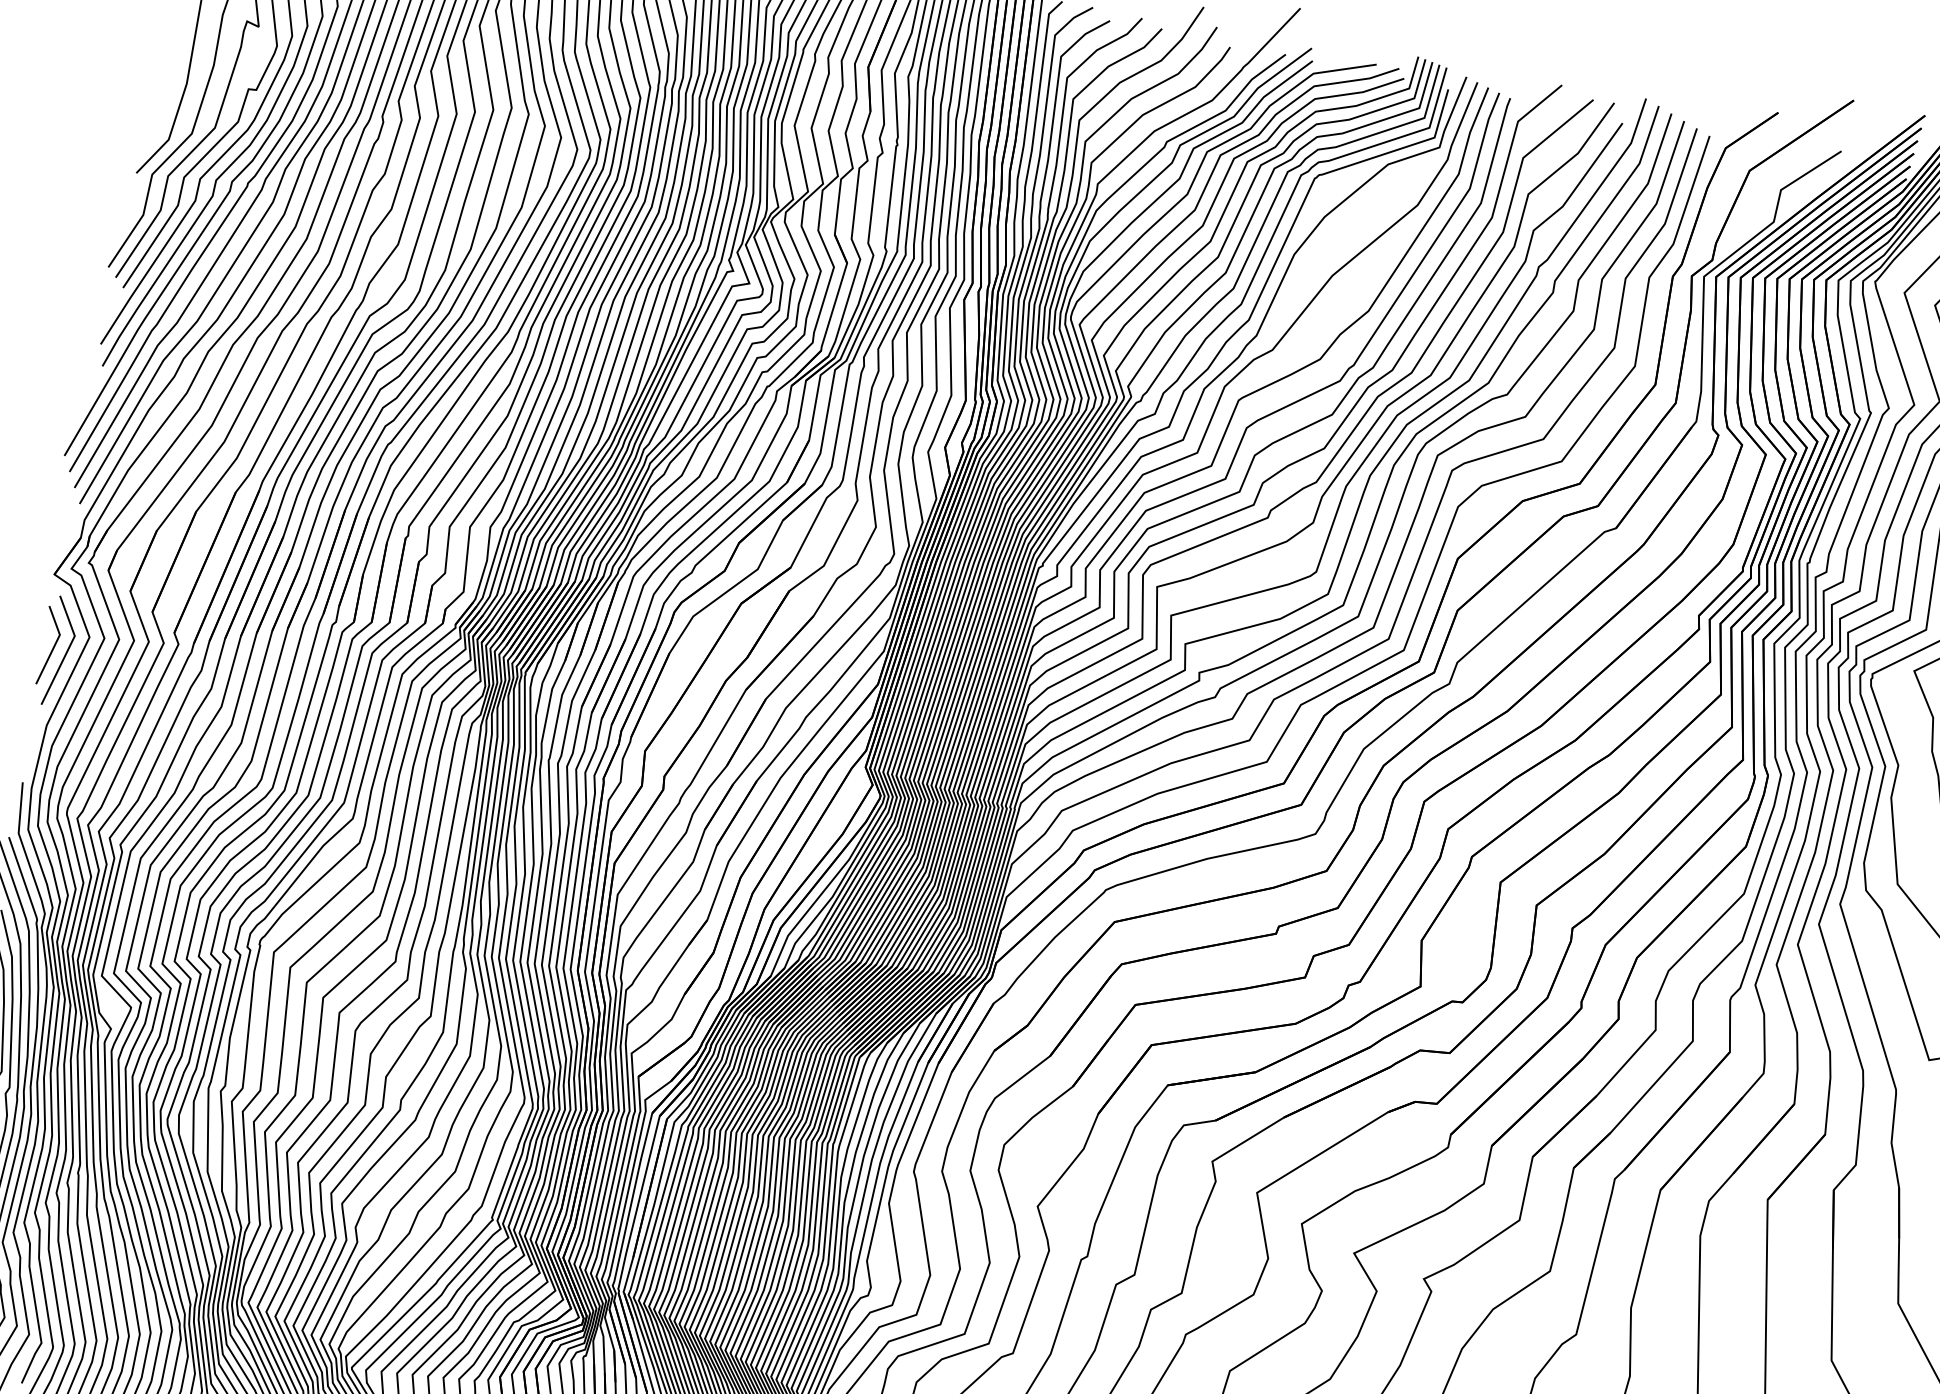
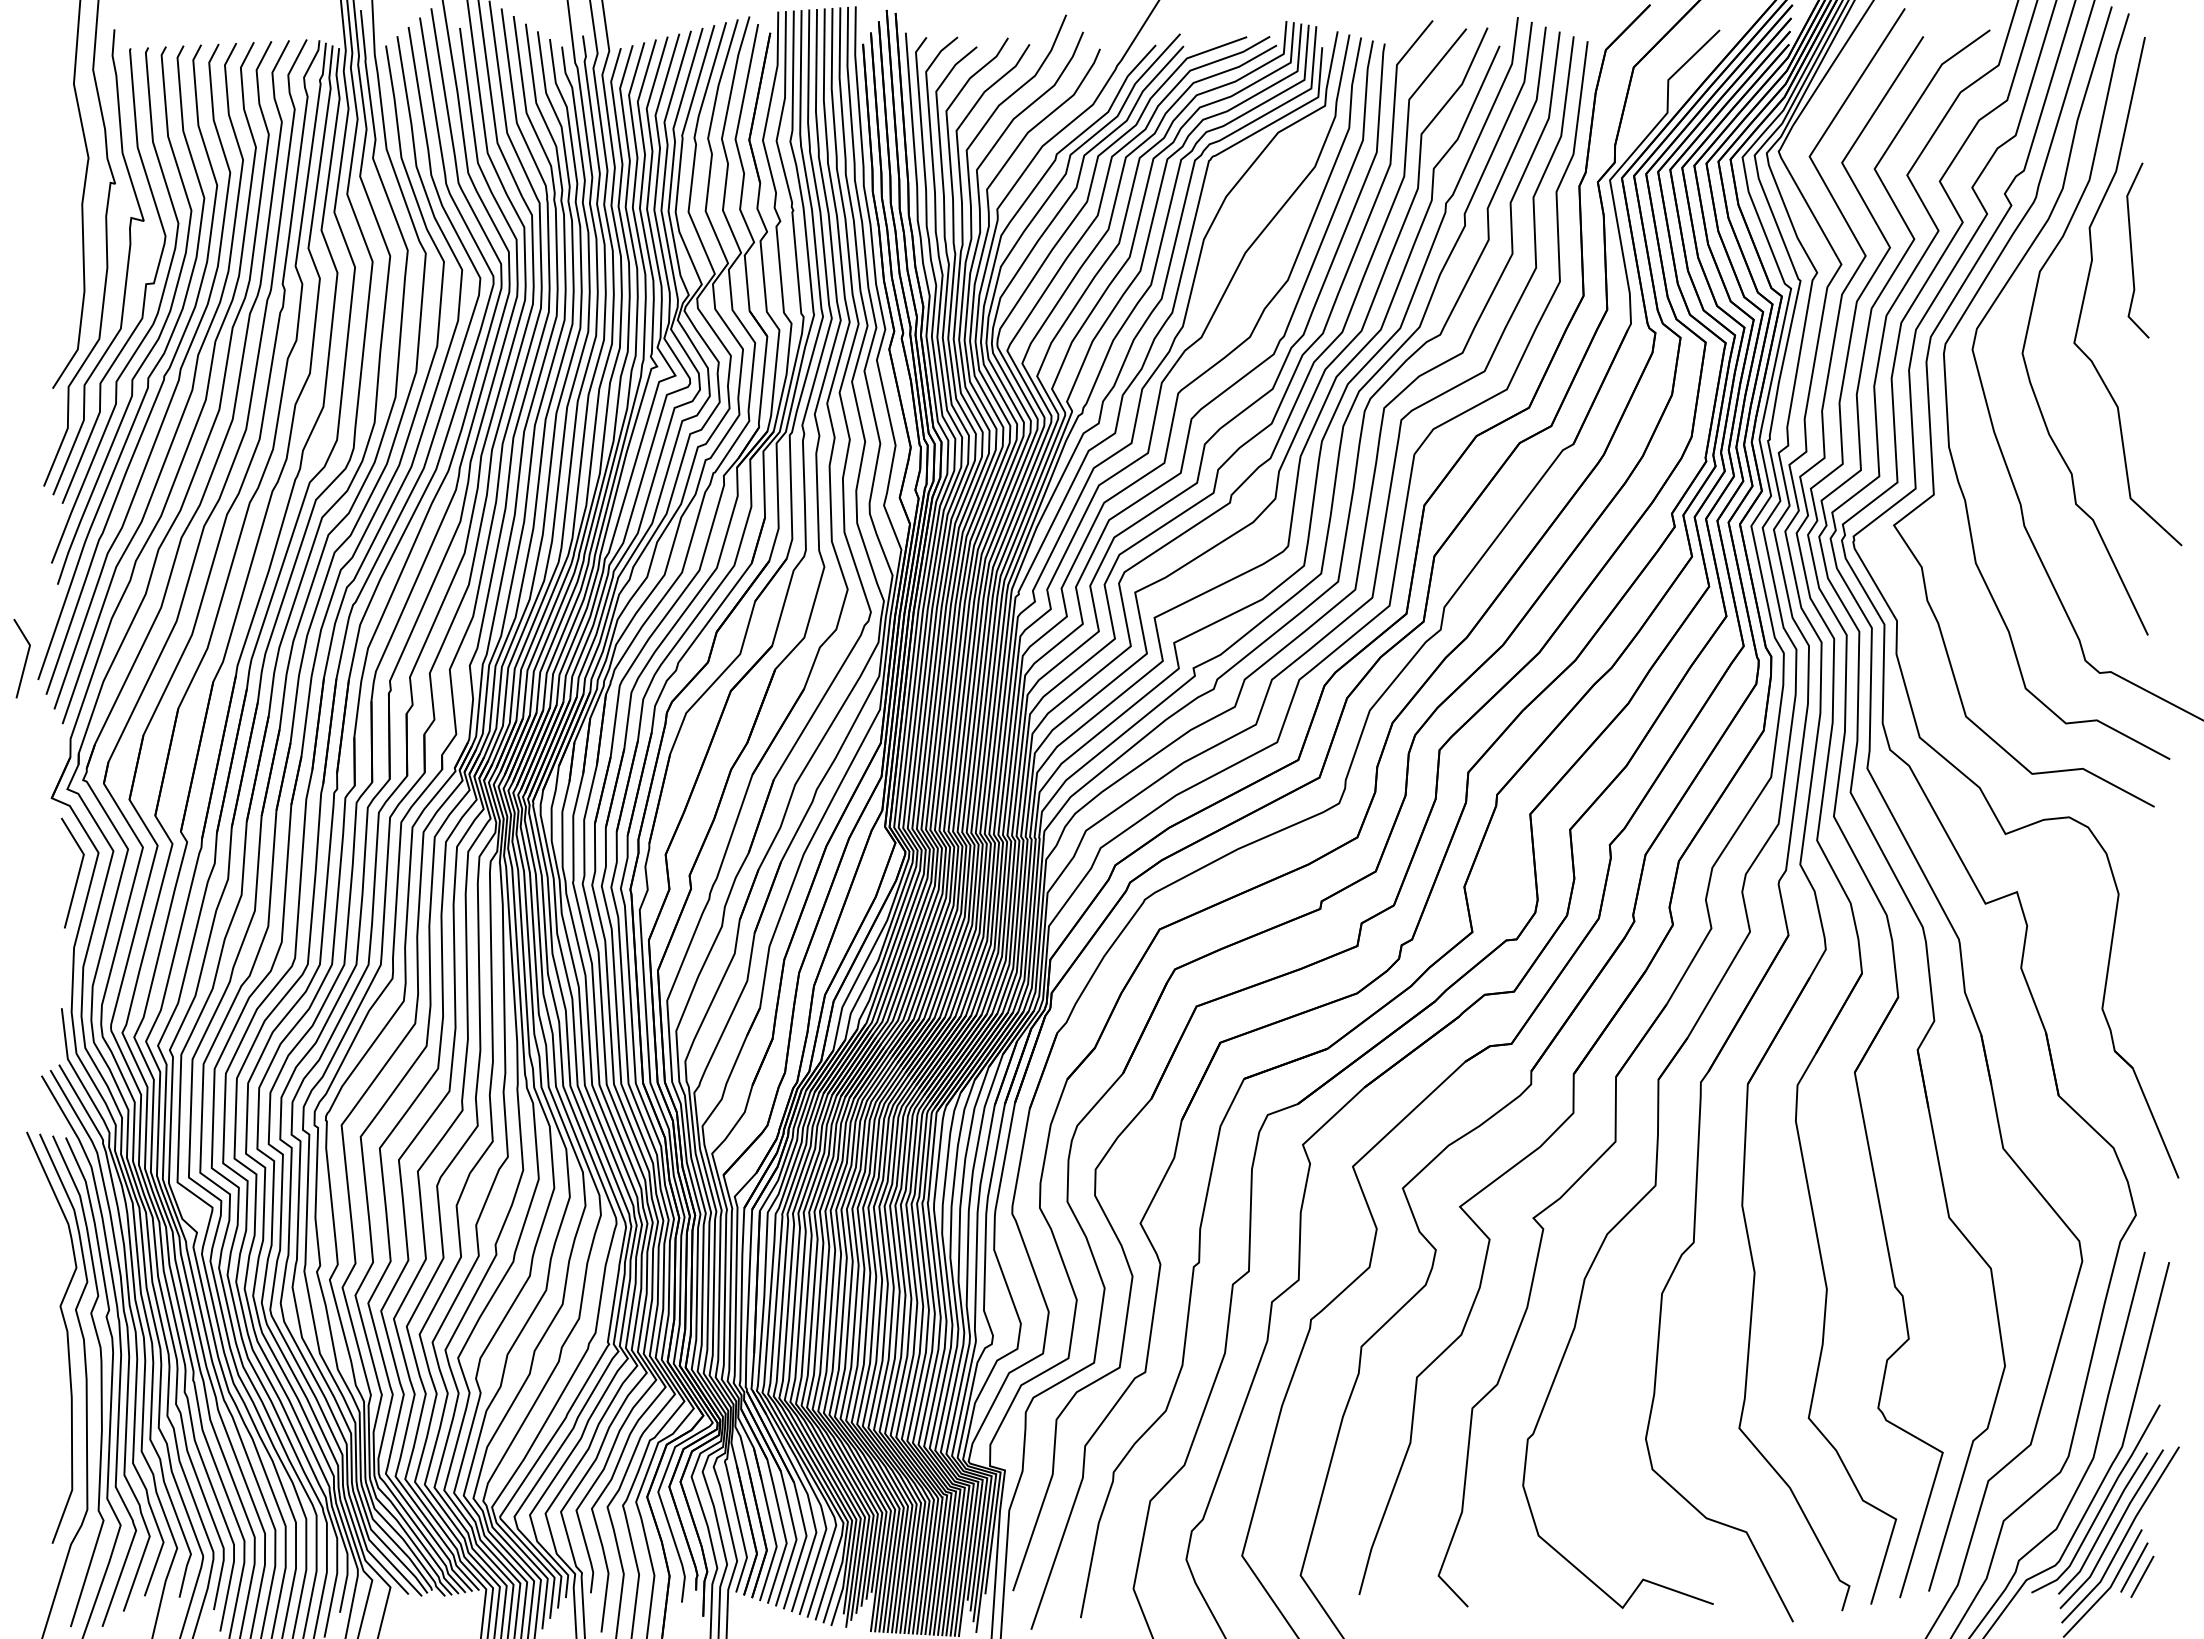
line: (52, 646) -> (25, 658), moved

